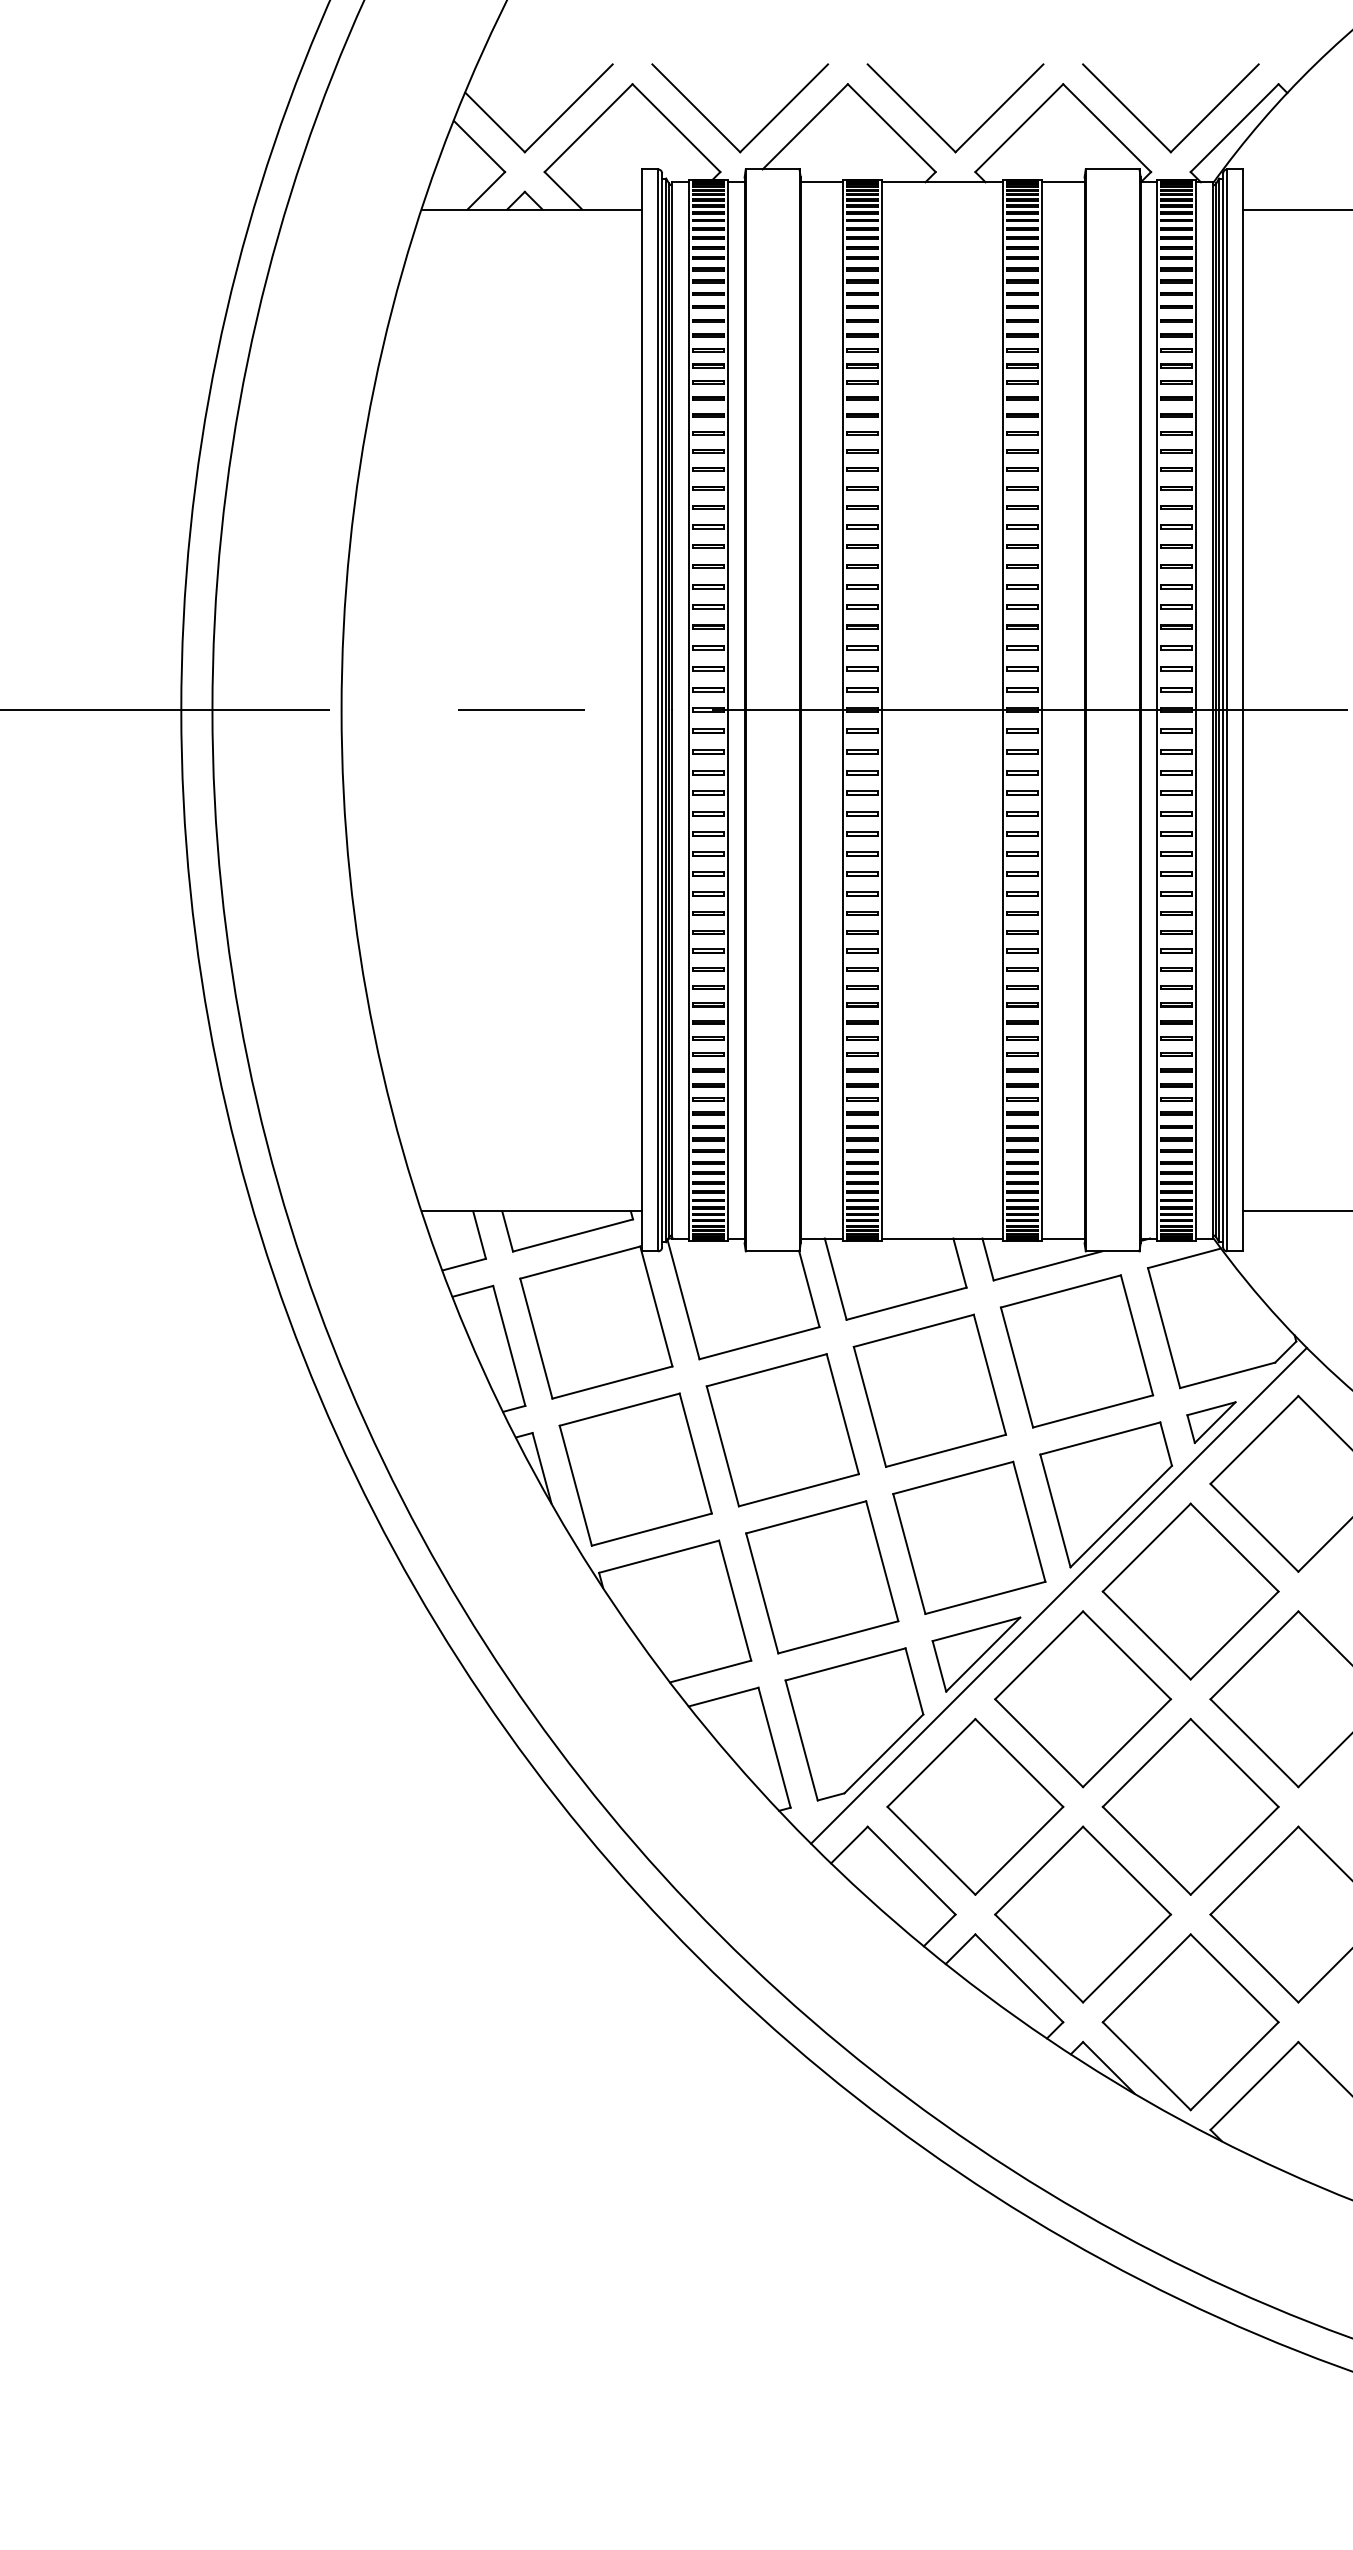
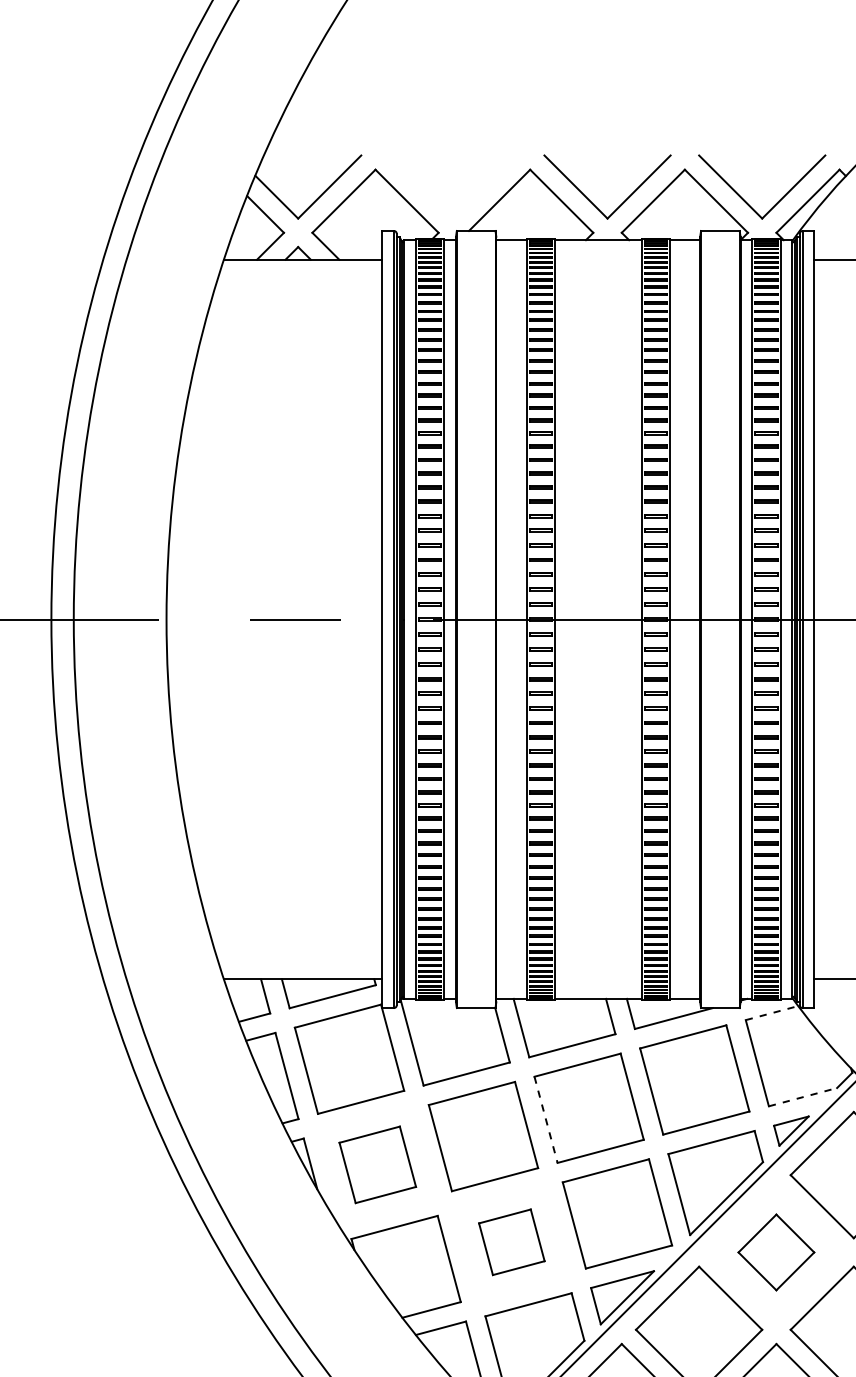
part: (761, 129) -> (468, 202), removed
line: (1184, 1258) -> (772, 1013), solid -> dashed
line: (1228, 1375) -> (803, 1097), solid -> dashed
line: (870, 1407) -> (546, 1120), solid -> dashed
part: (635, 1469) -> (377, 1164), size x0.7
part: (822, 1577) -> (511, 1242), size x0.6
part: (1190, 1591) -> (776, 1252), size x0.6

